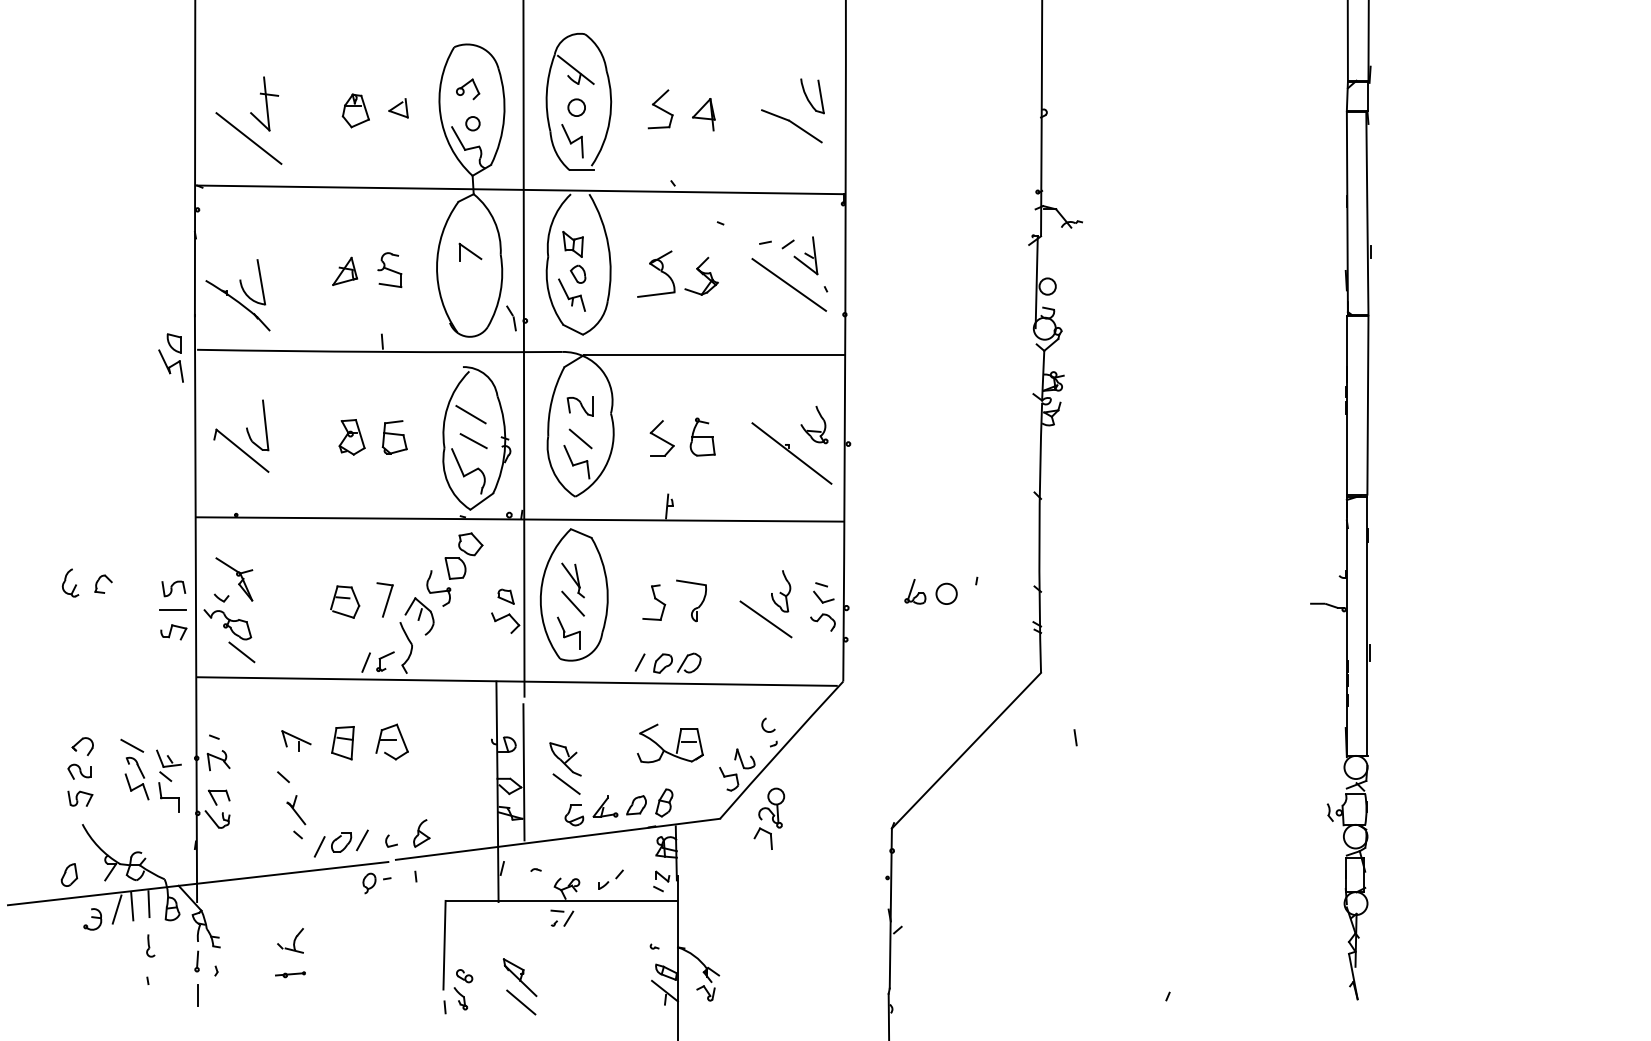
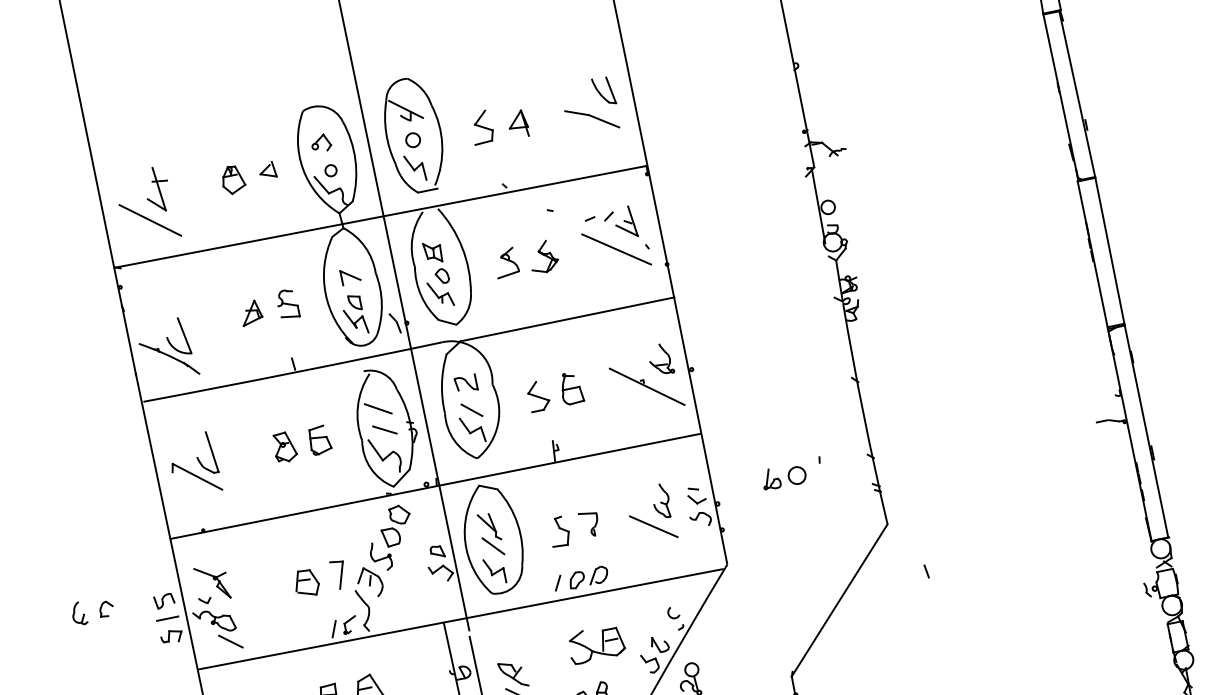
part: (656, 273) -> (506, 262), size x0.71
part: (170, 357) -> (354, 314), moved
part: (691, 600) -> (589, 523), size x0.71

